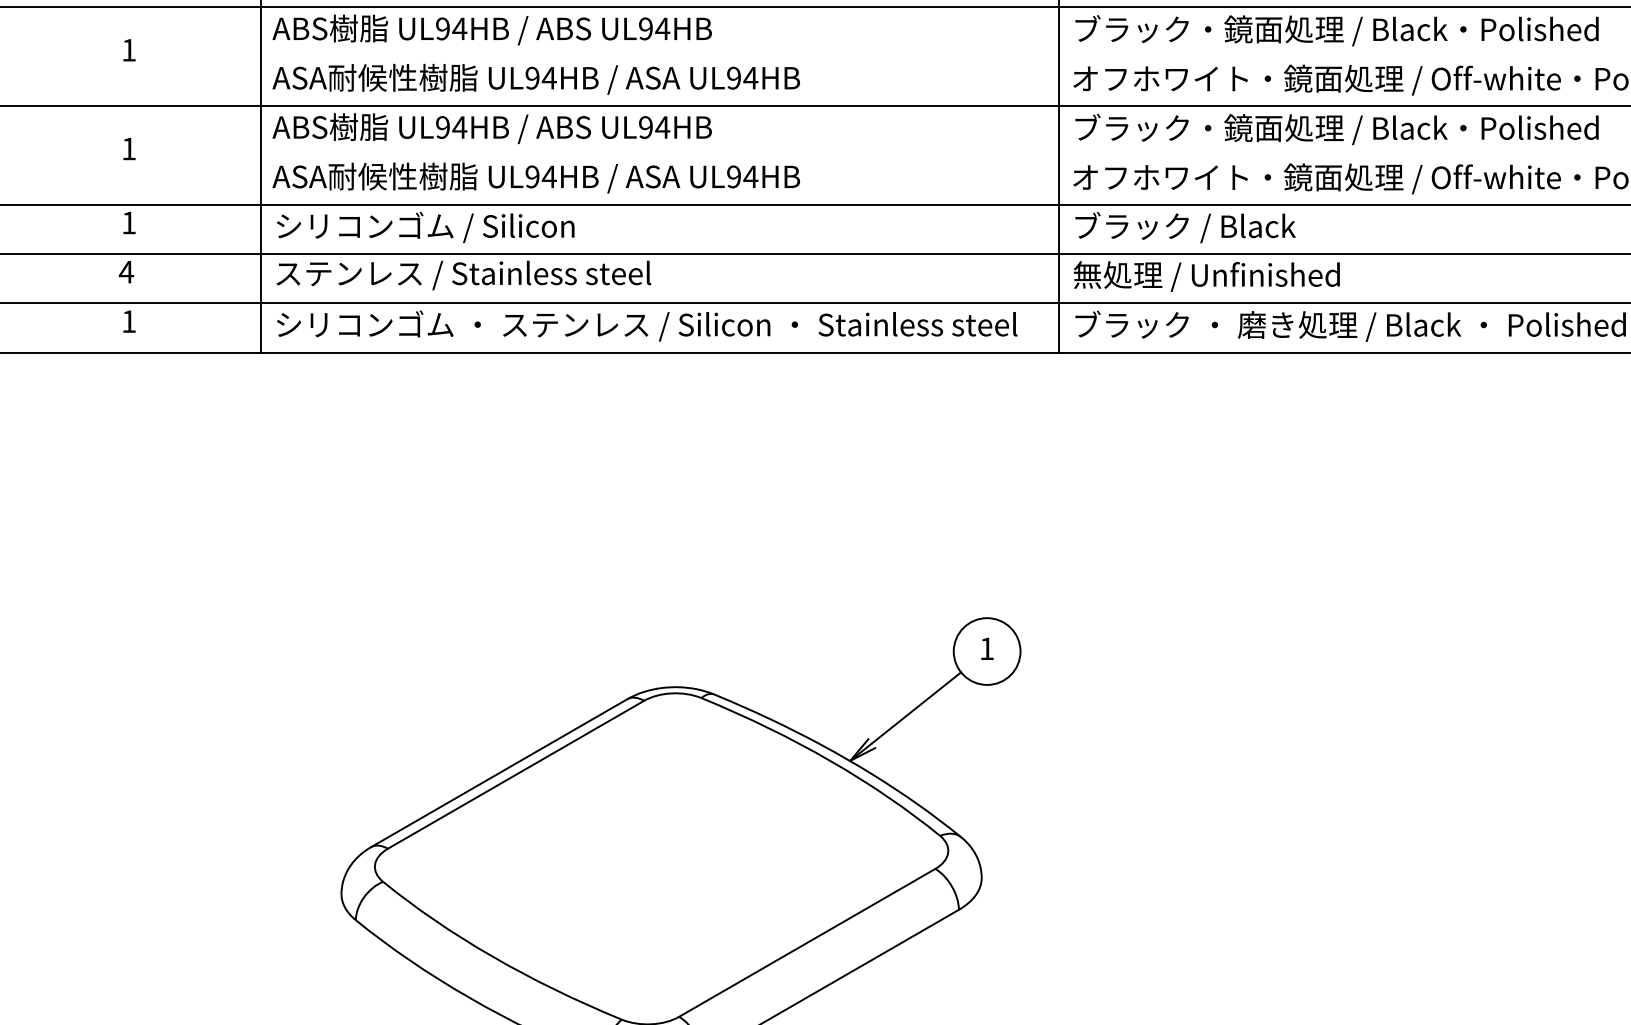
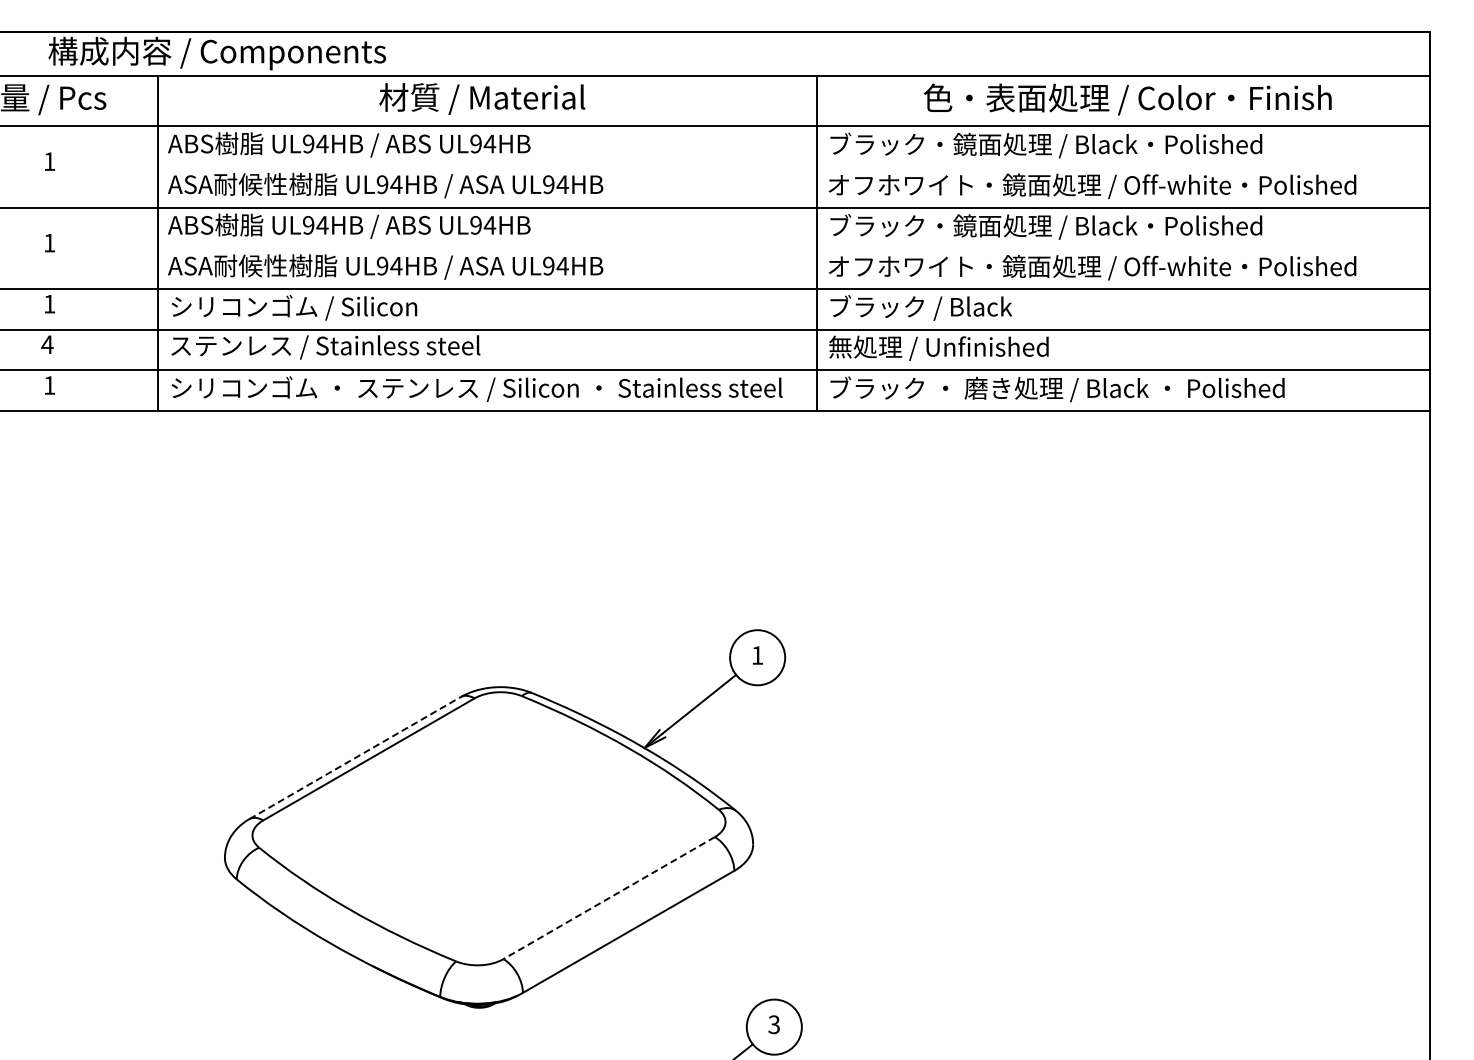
line: (499, 772) -> (355, 757), solid -> dashed
line: (806, 943) -> (608, 898), solid -> dashed

